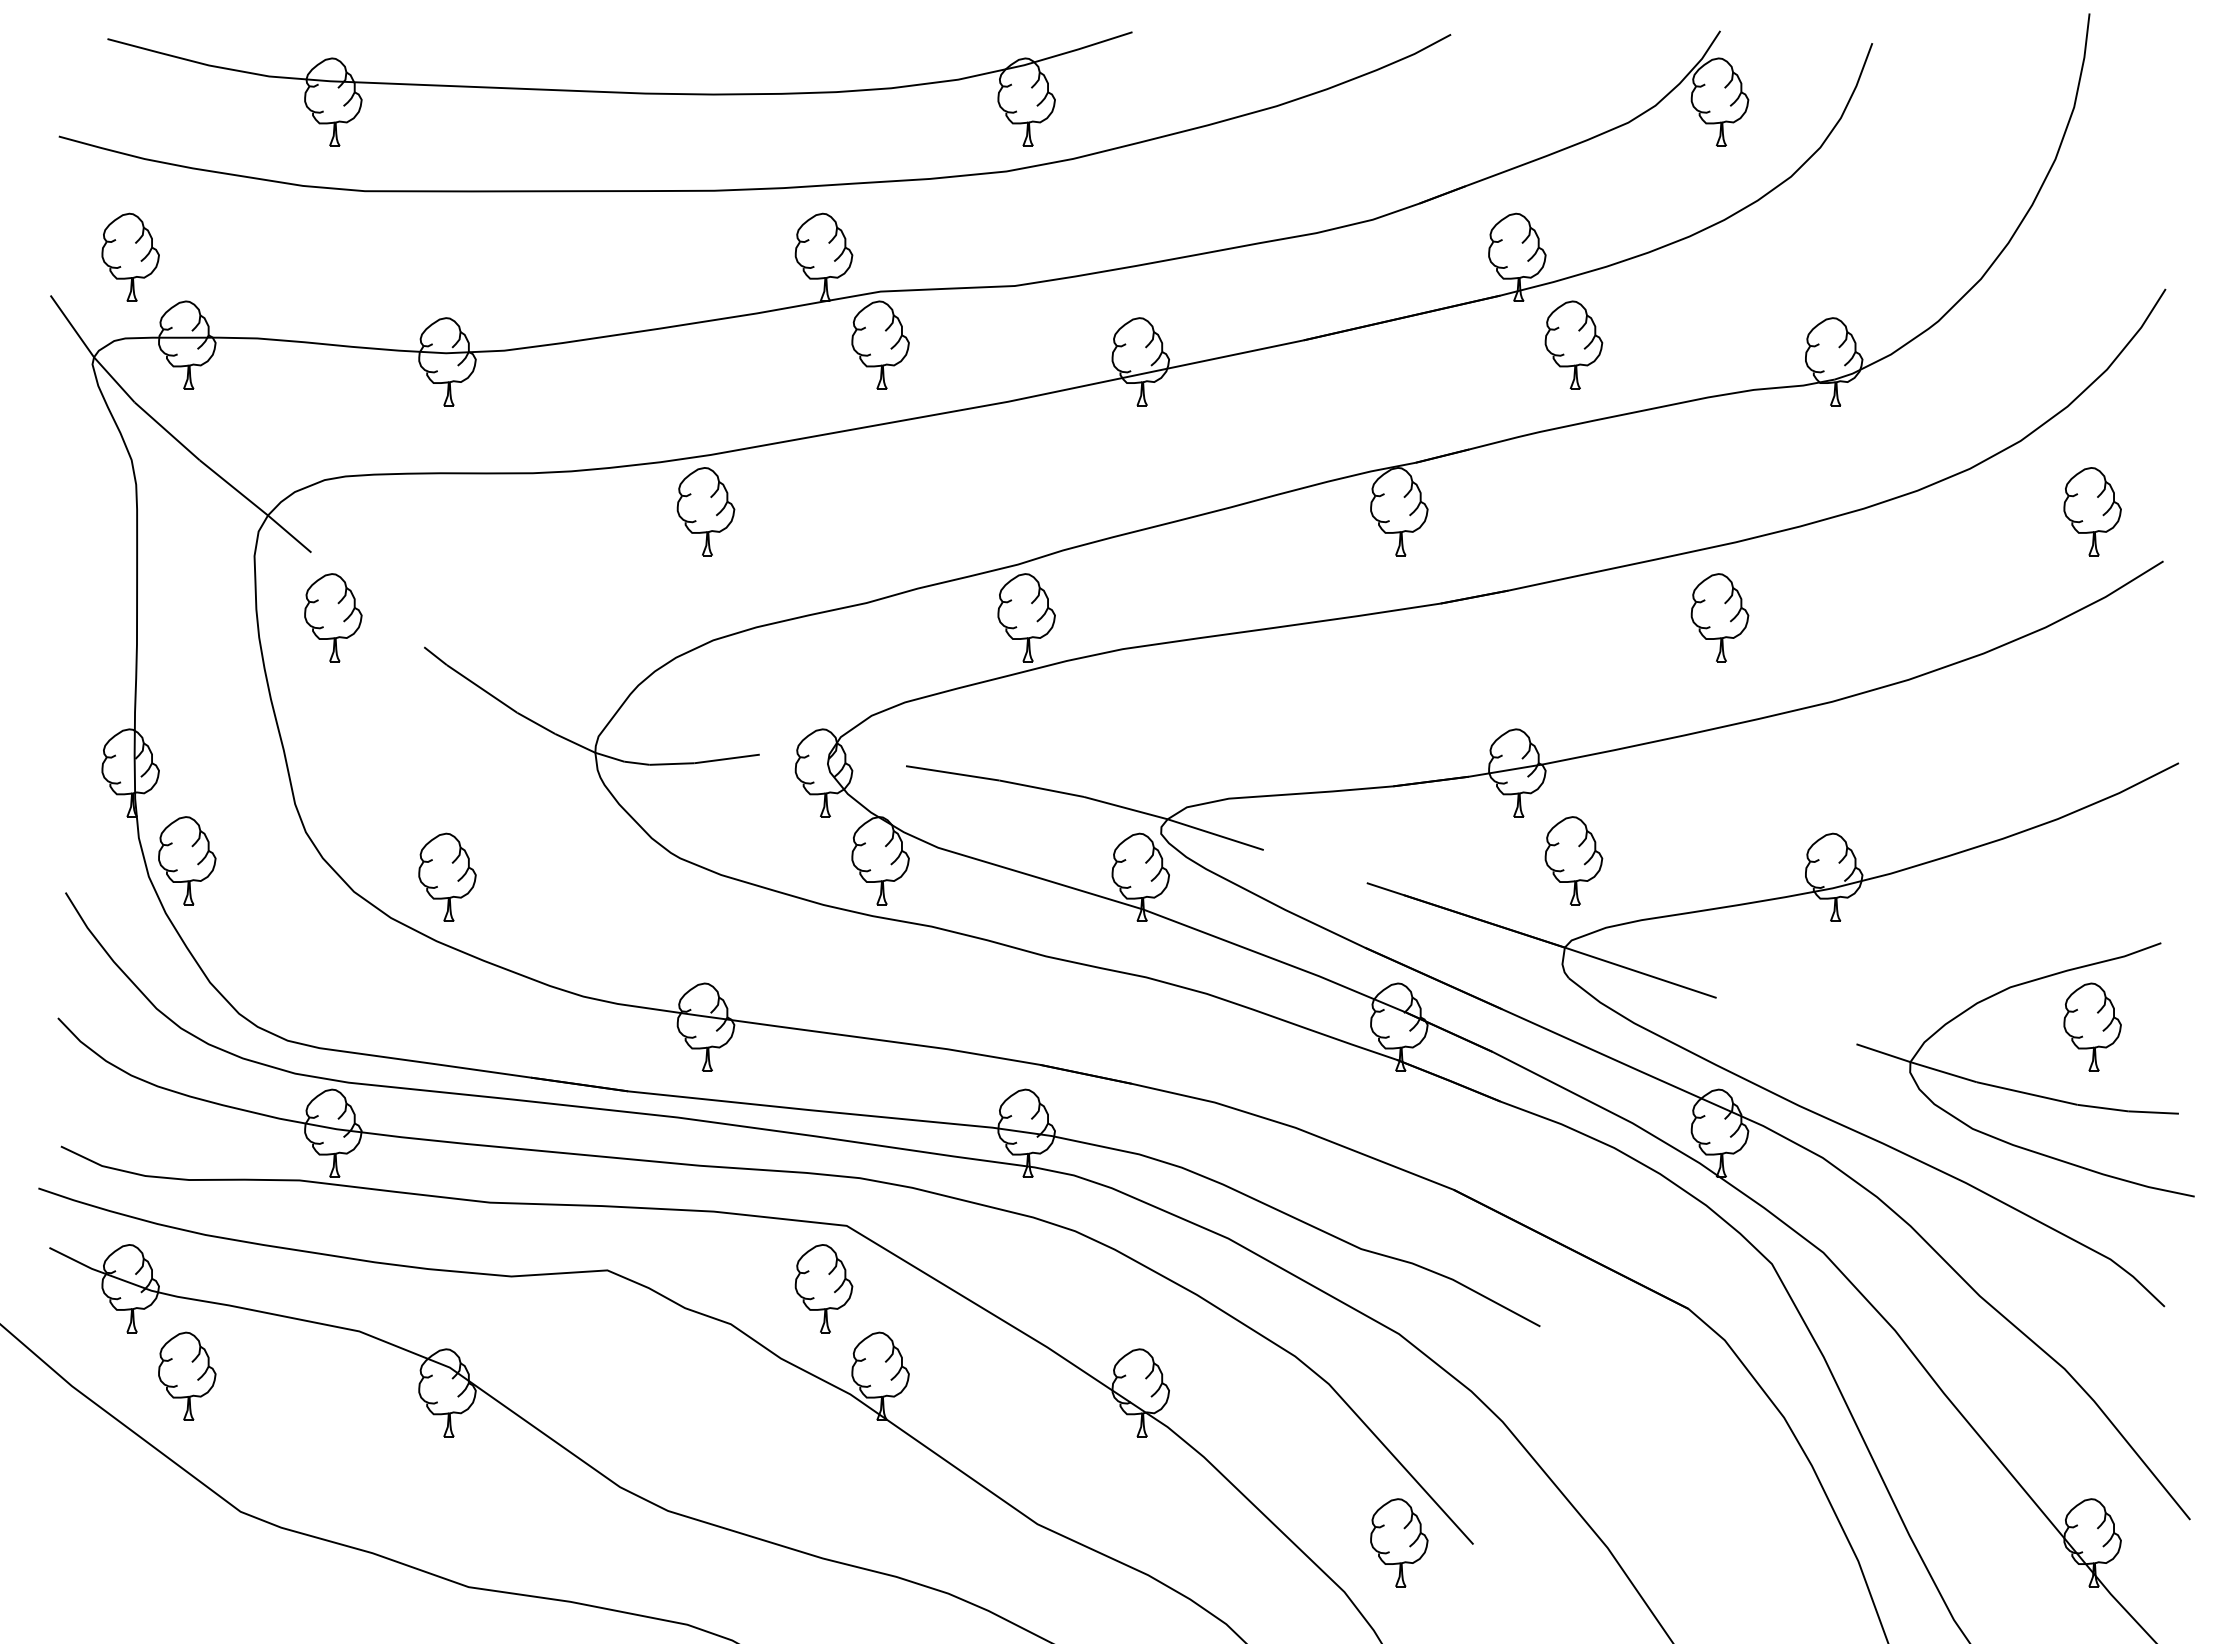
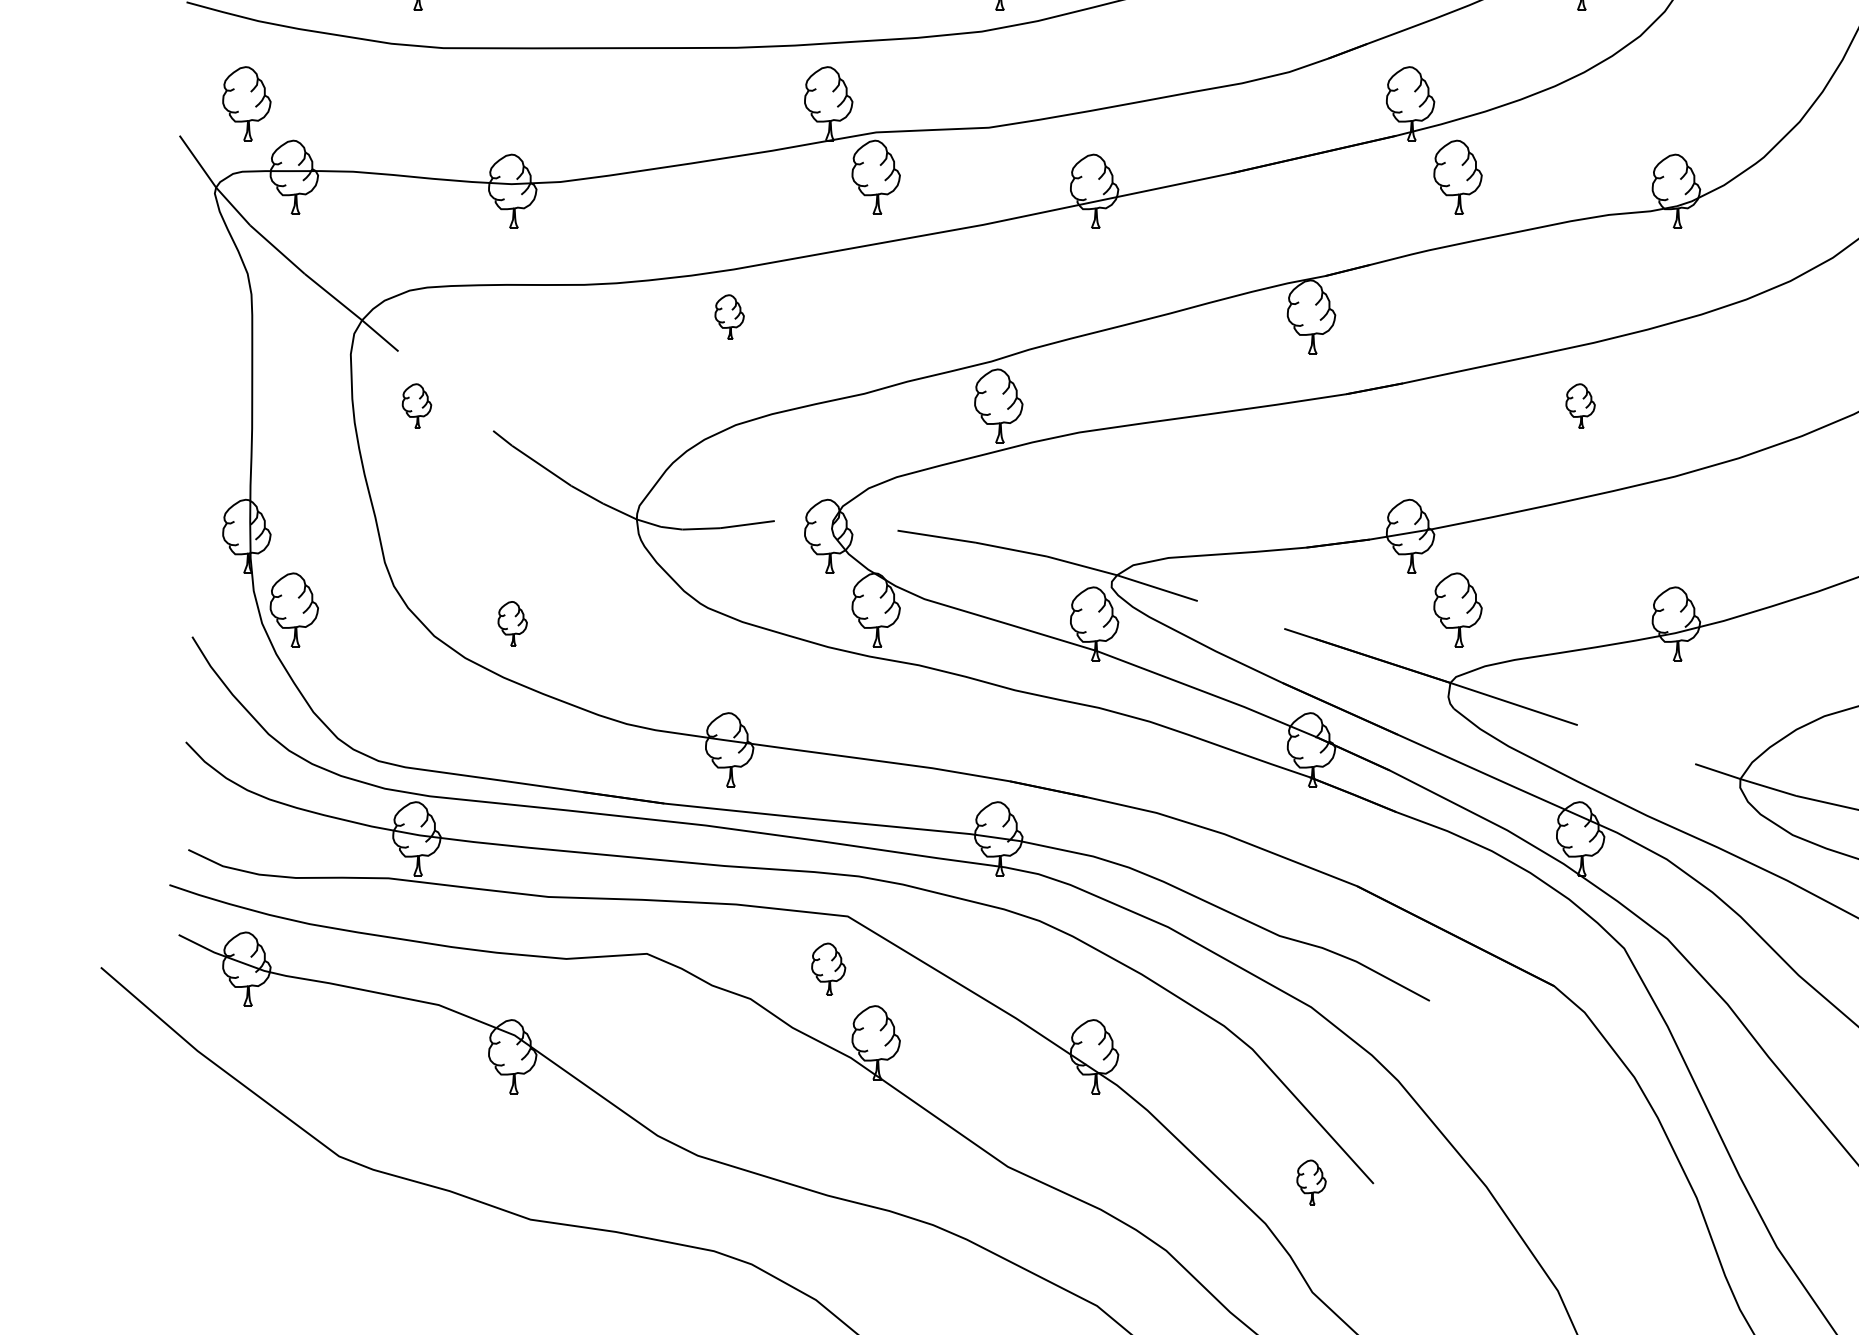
part: (705, 511) -> (729, 316), size x0.6
part: (333, 617) -> (417, 405), size x0.6
part: (1719, 617) -> (1580, 405), size x0.6
part: (447, 876) -> (512, 623), size x0.6
part: (823, 1288) -> (828, 969), size x0.7
part: (187, 1375) -> (294, 1042), removed
part: (1399, 1542) -> (1311, 1182), size x0.6

